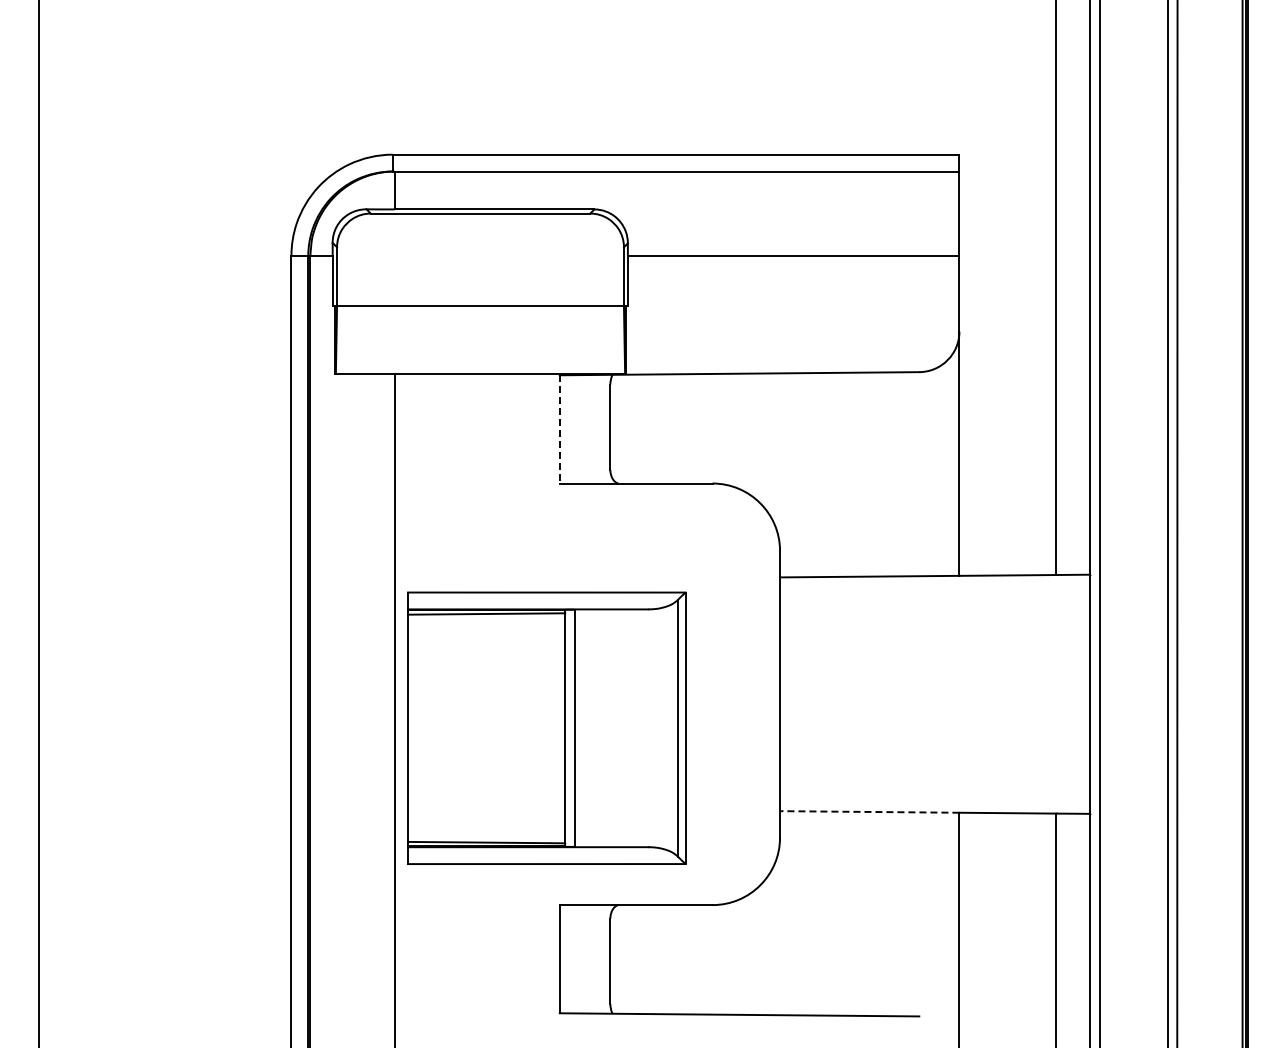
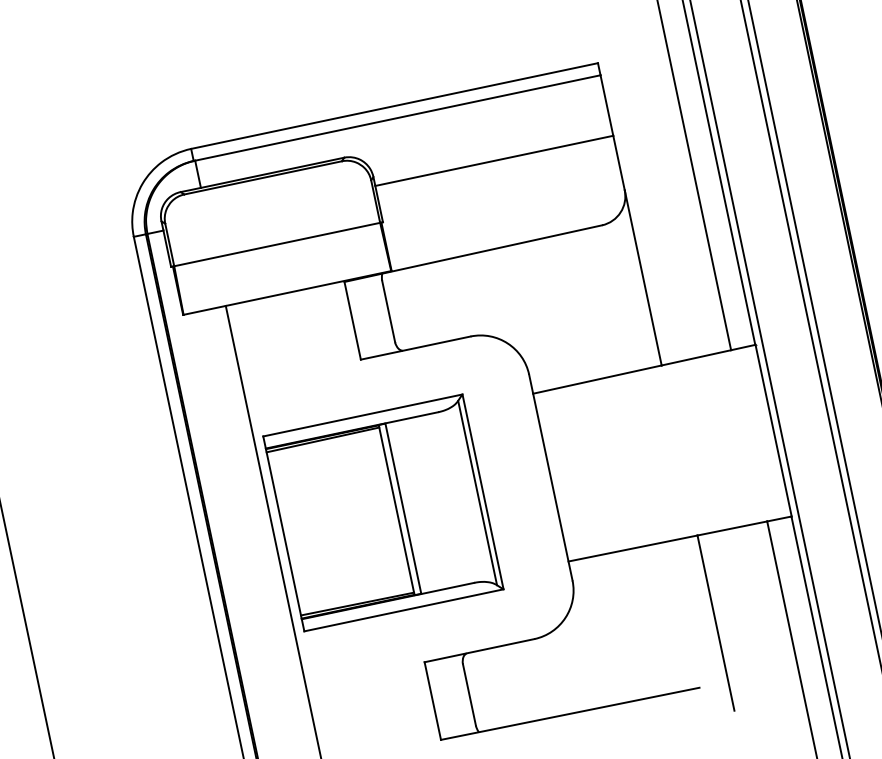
line: (559, 429) -> (352, 320), dashed -> solid
part: (546, 727) -> (383, 512), moved
line: (869, 811) -> (632, 548), dashed -> solid

